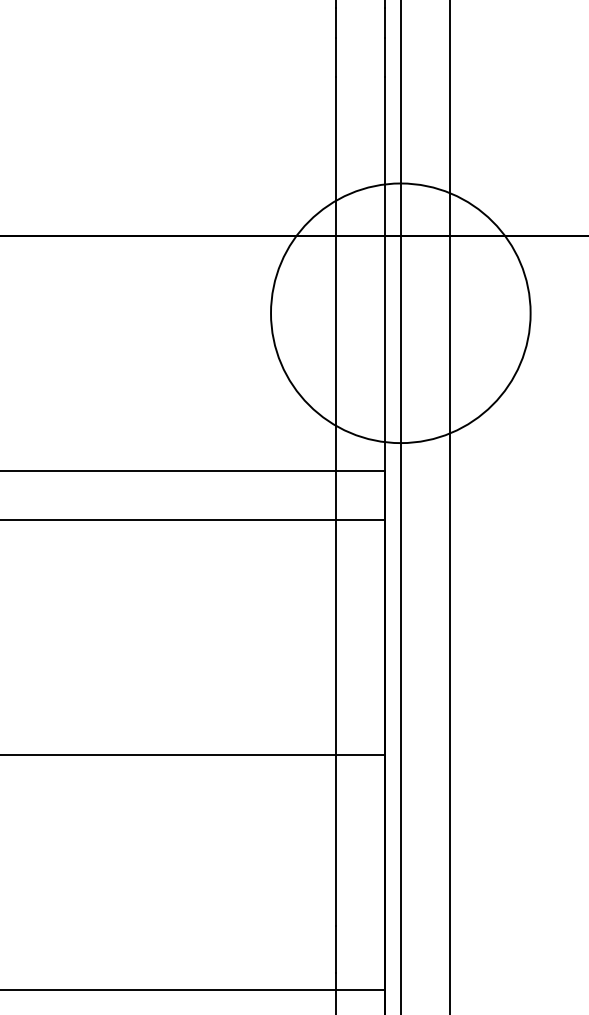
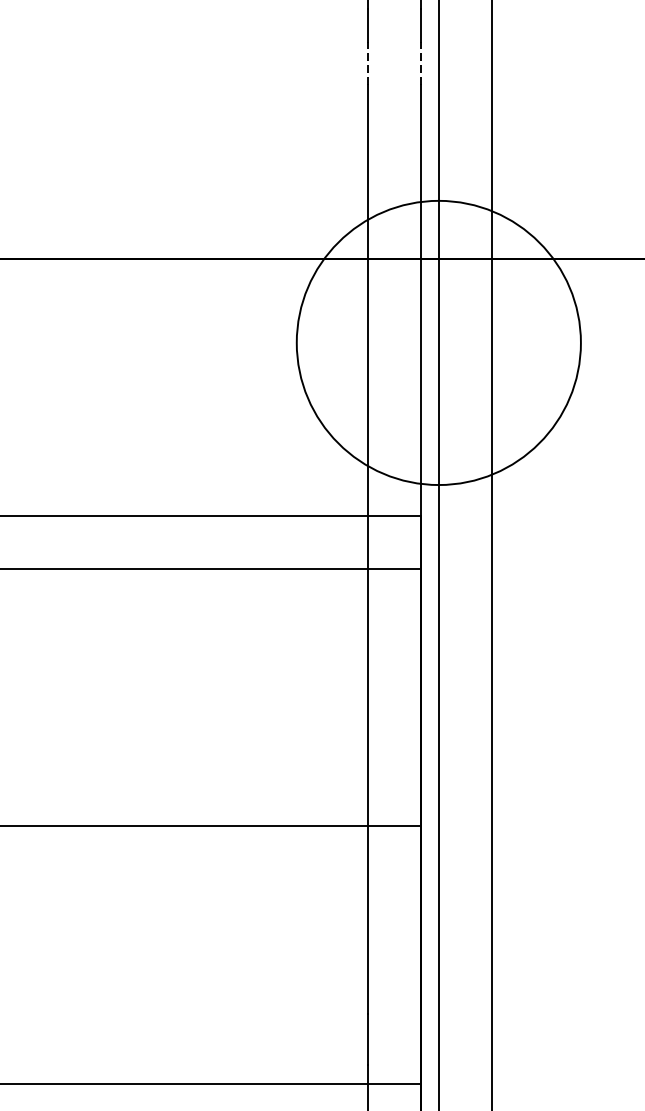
line: (336, 57) -> (368, 62), solid -> dashed
line: (384, 57) -> (421, 62), solid -> dashed

